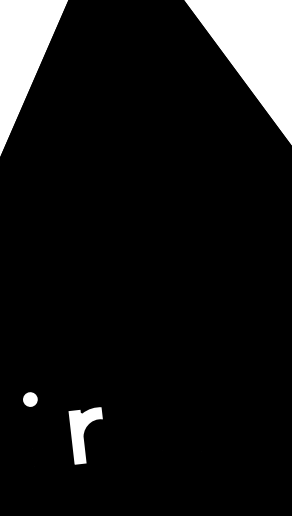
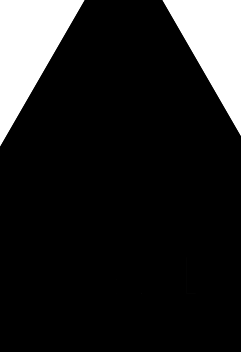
fill: (29, 399) -> (34, 247), added
fill: (87, 434) -> (69, 274), added

